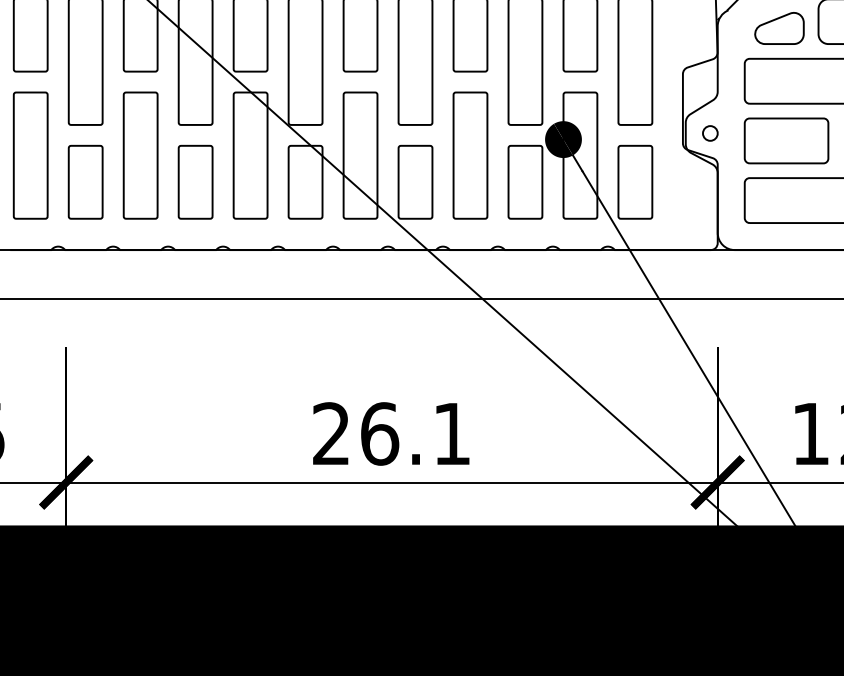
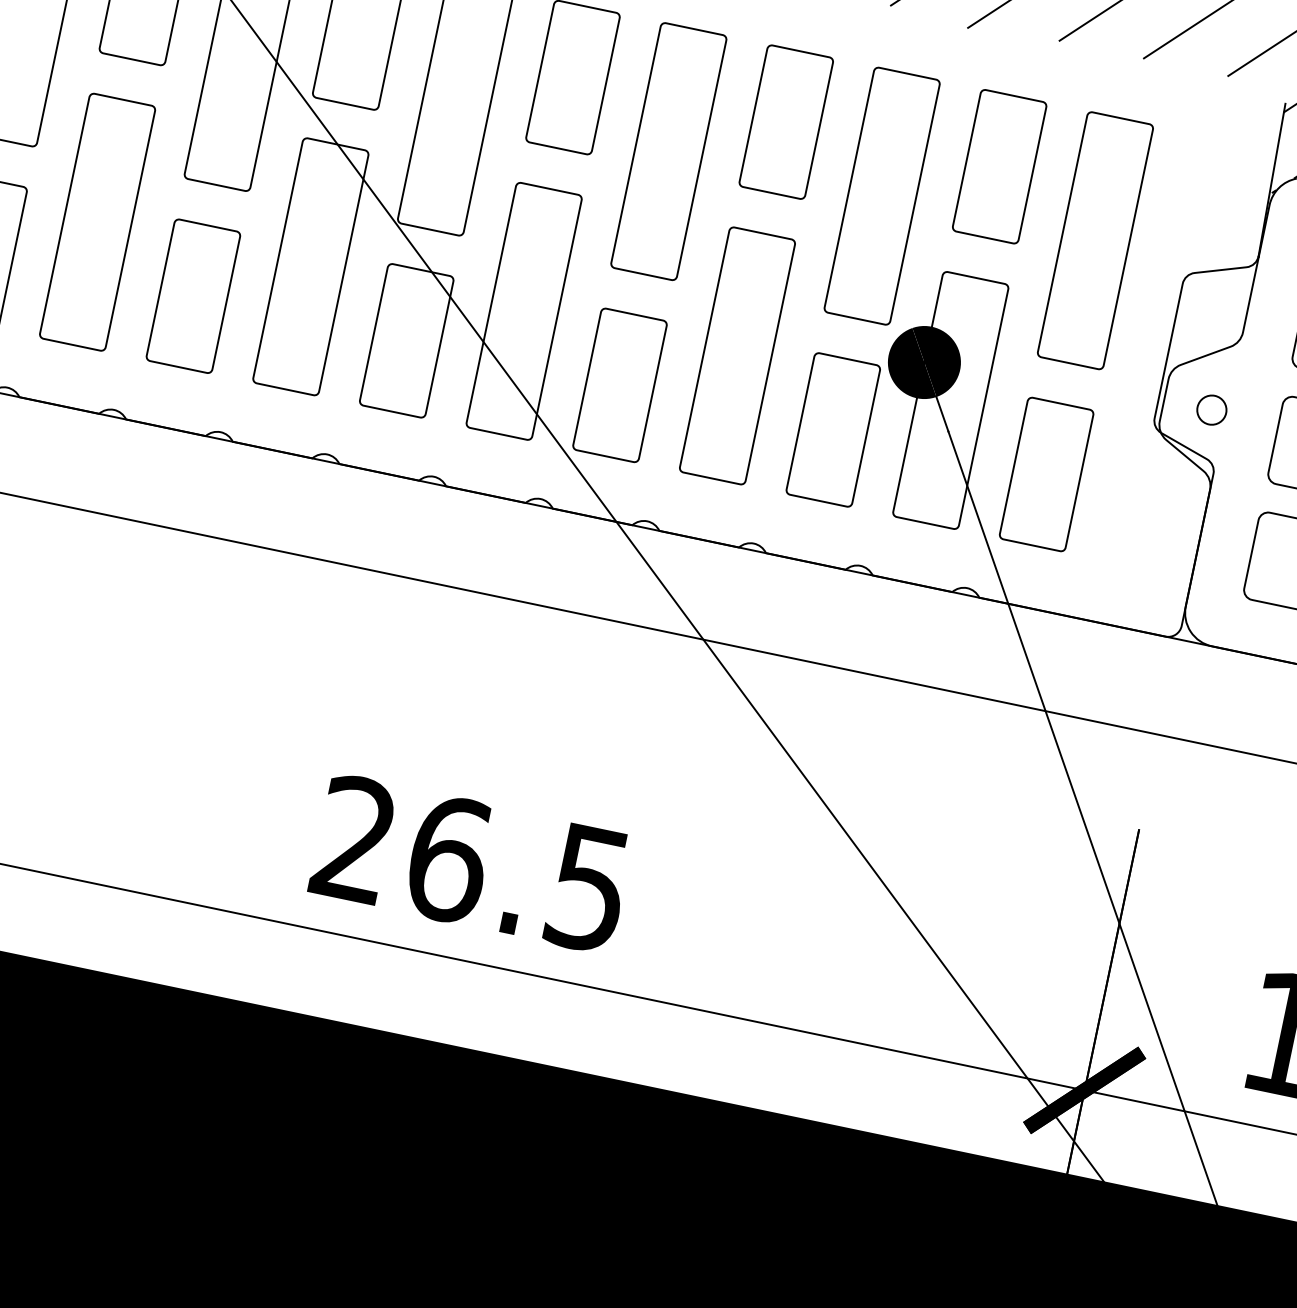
text: (451, 434) -> (587, 889), 26.1 -> 26.5

